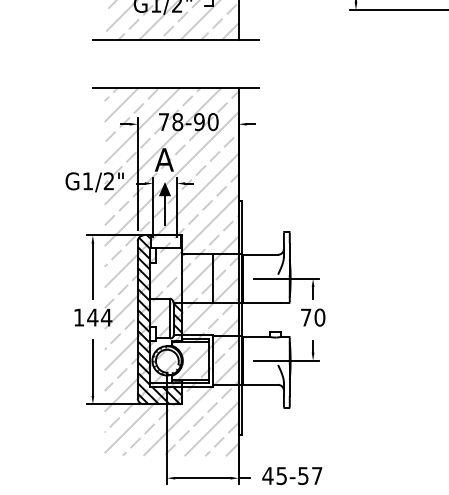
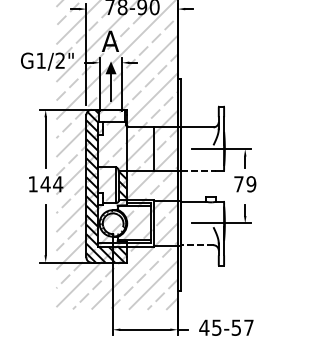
line: (262, 302) -> (199, 170), solid -> dashed
text: (319, 317) -> (251, 184), 70 -> 79
line: (260, 384) -> (197, 244), solid -> dashed

